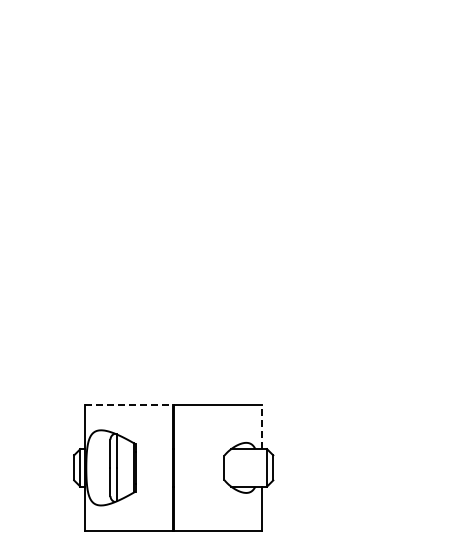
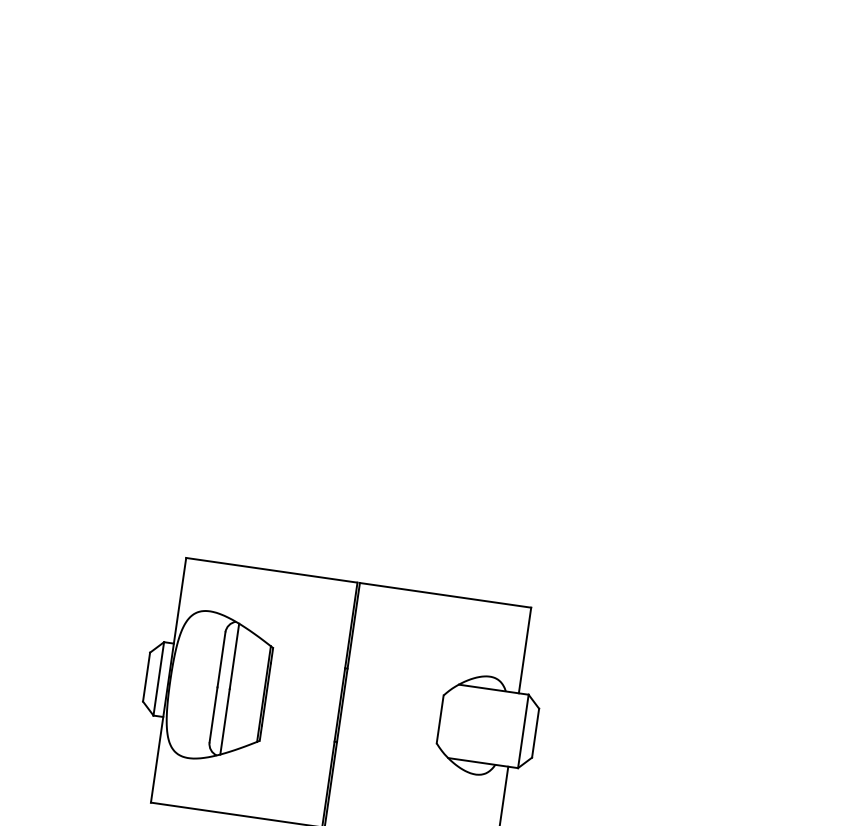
line: (129, 405) -> (272, 570), dashed -> solid
line: (262, 427) -> (525, 651), dashed -> solid

